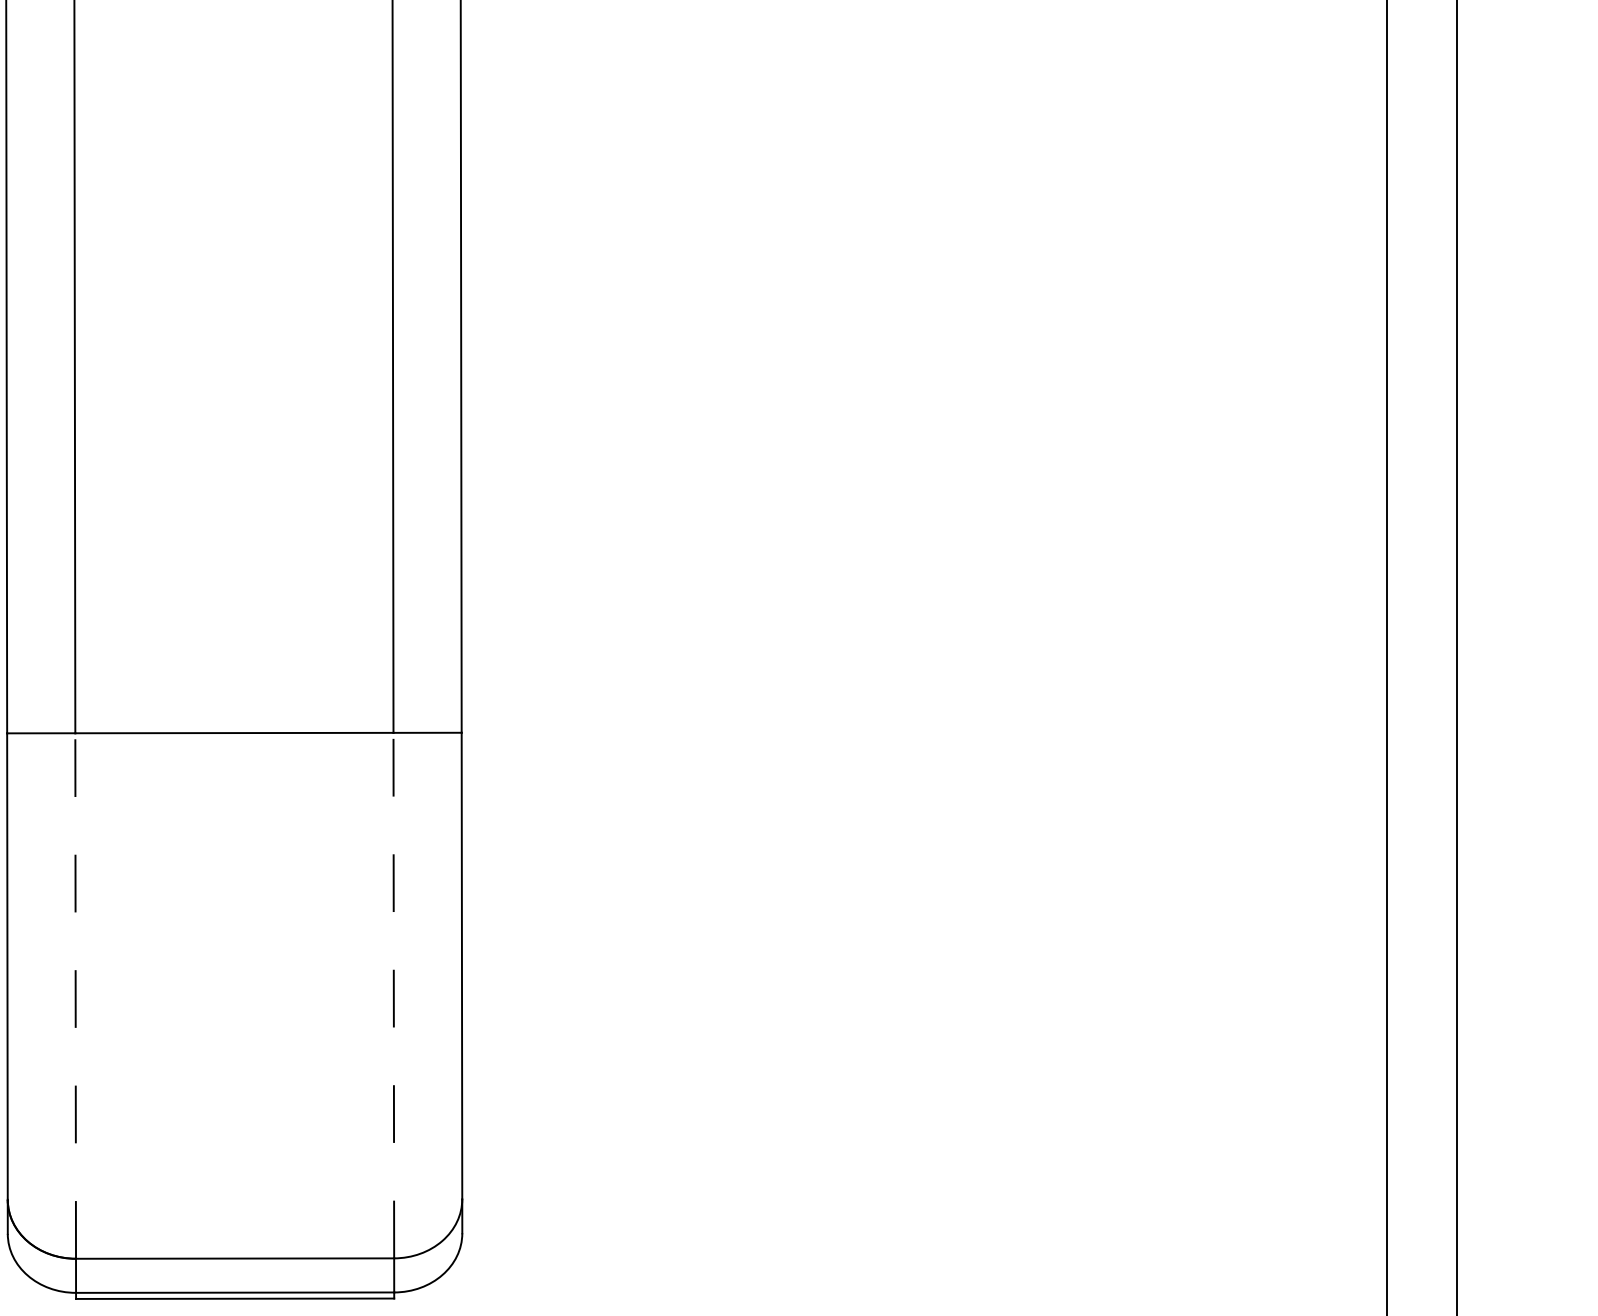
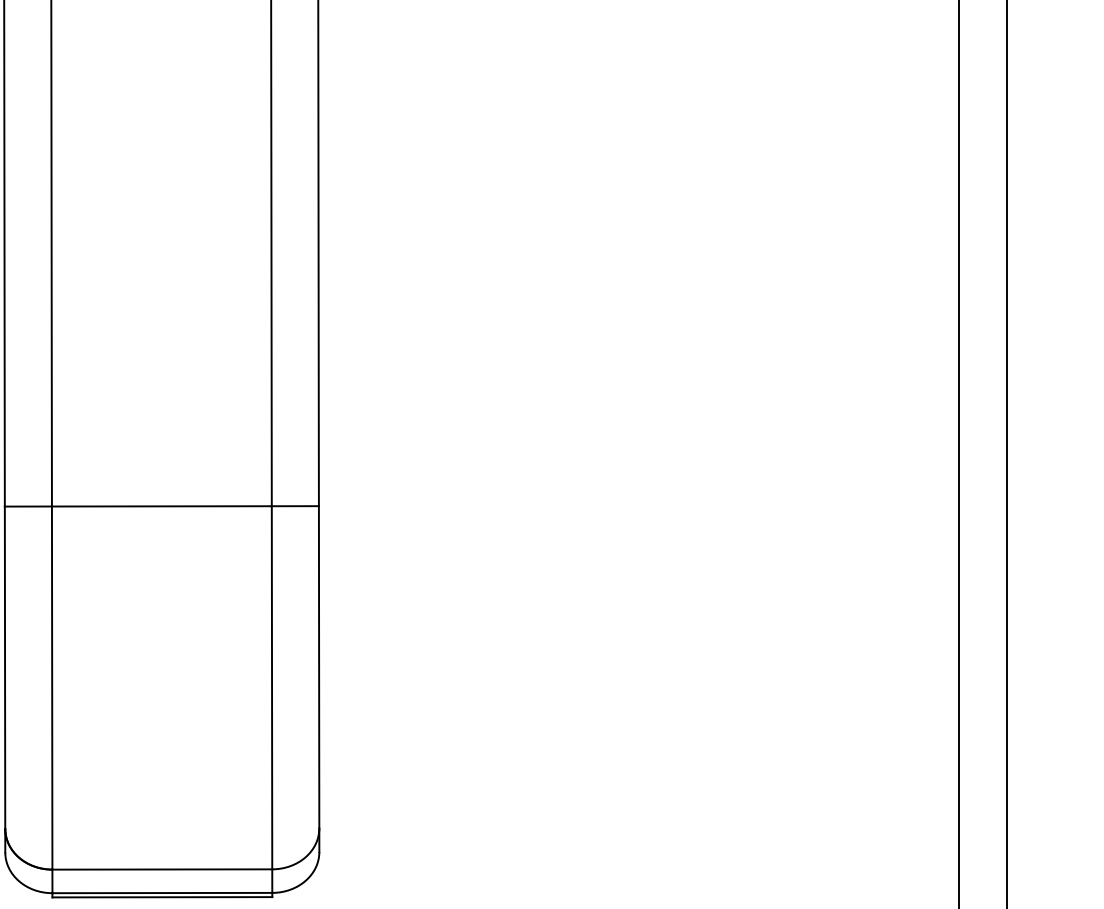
line: (394, 995) -> (272, 687), dashed -> solid
line: (76, 996) -> (52, 688), dashed -> solid

